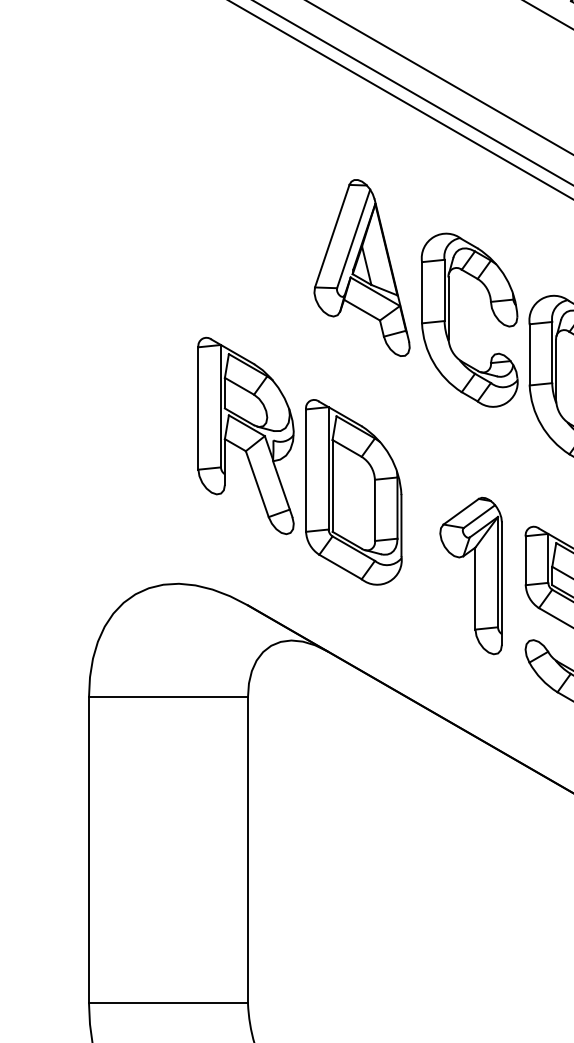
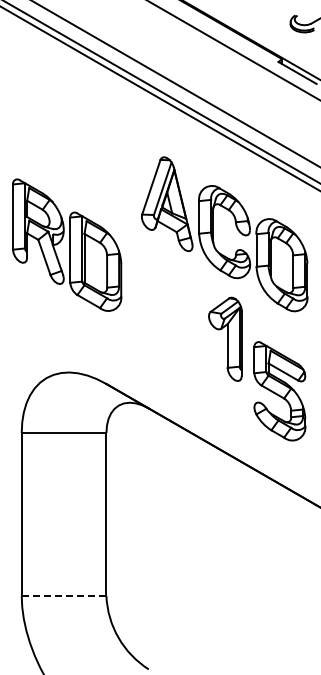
part: (300, 459) -> (67, 244), moved
part: (471, 574) -> (225, 338), moved
line: (167, 1004) -> (63, 596), solid -> dashed

